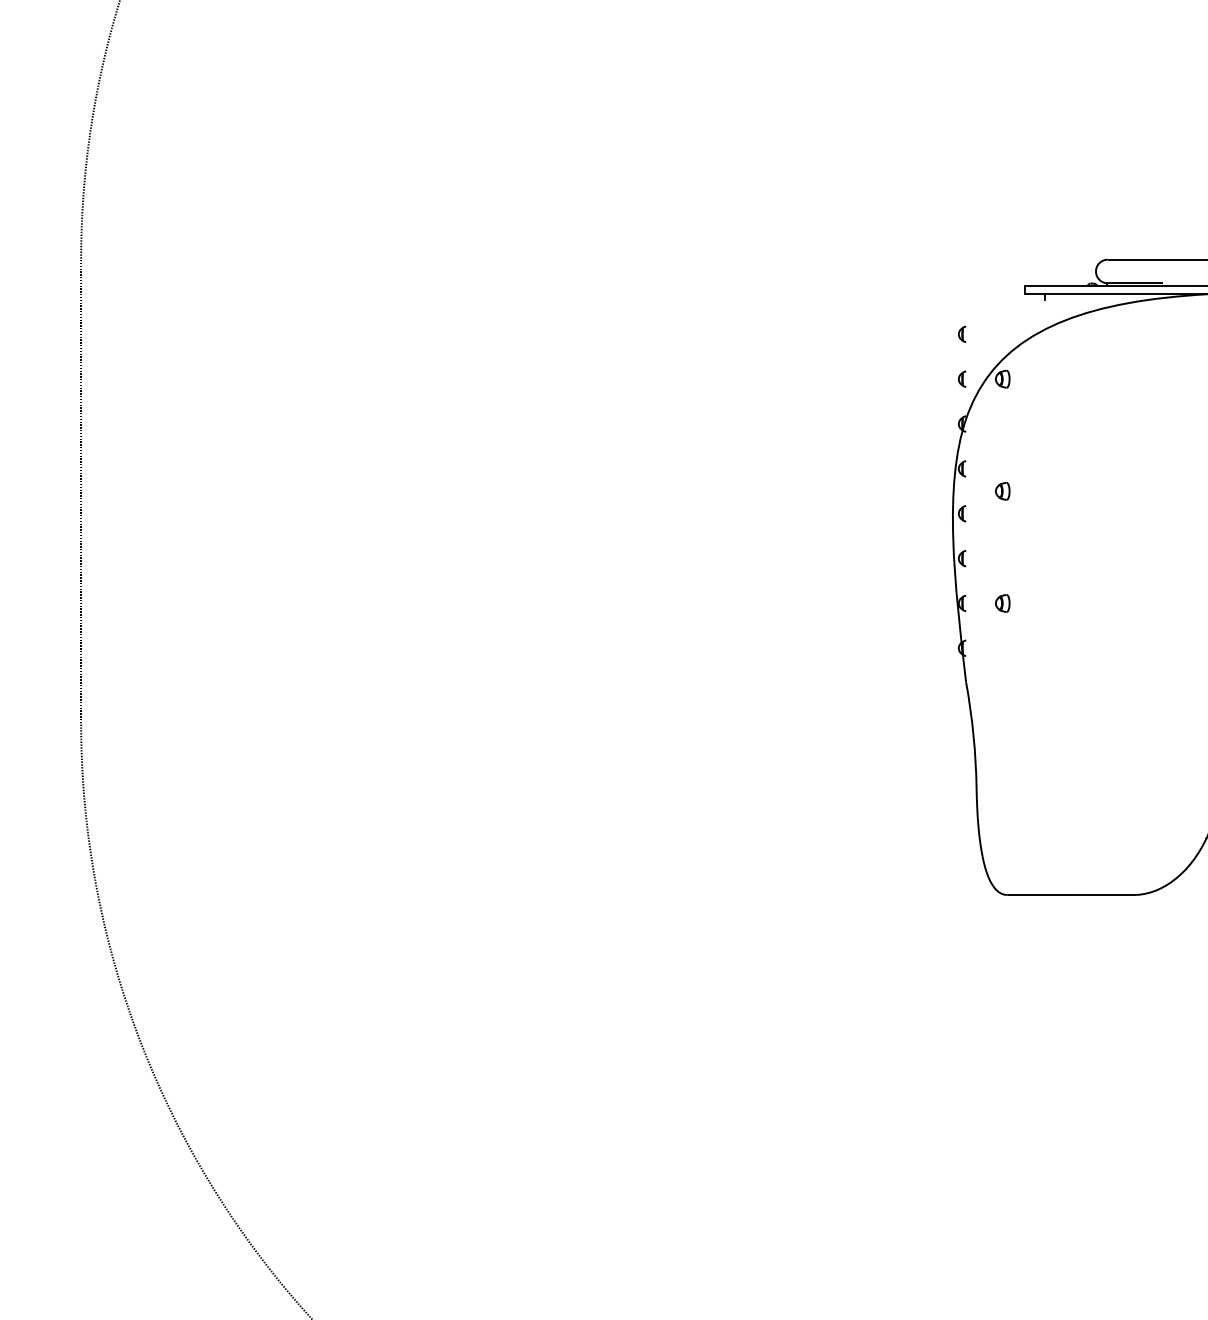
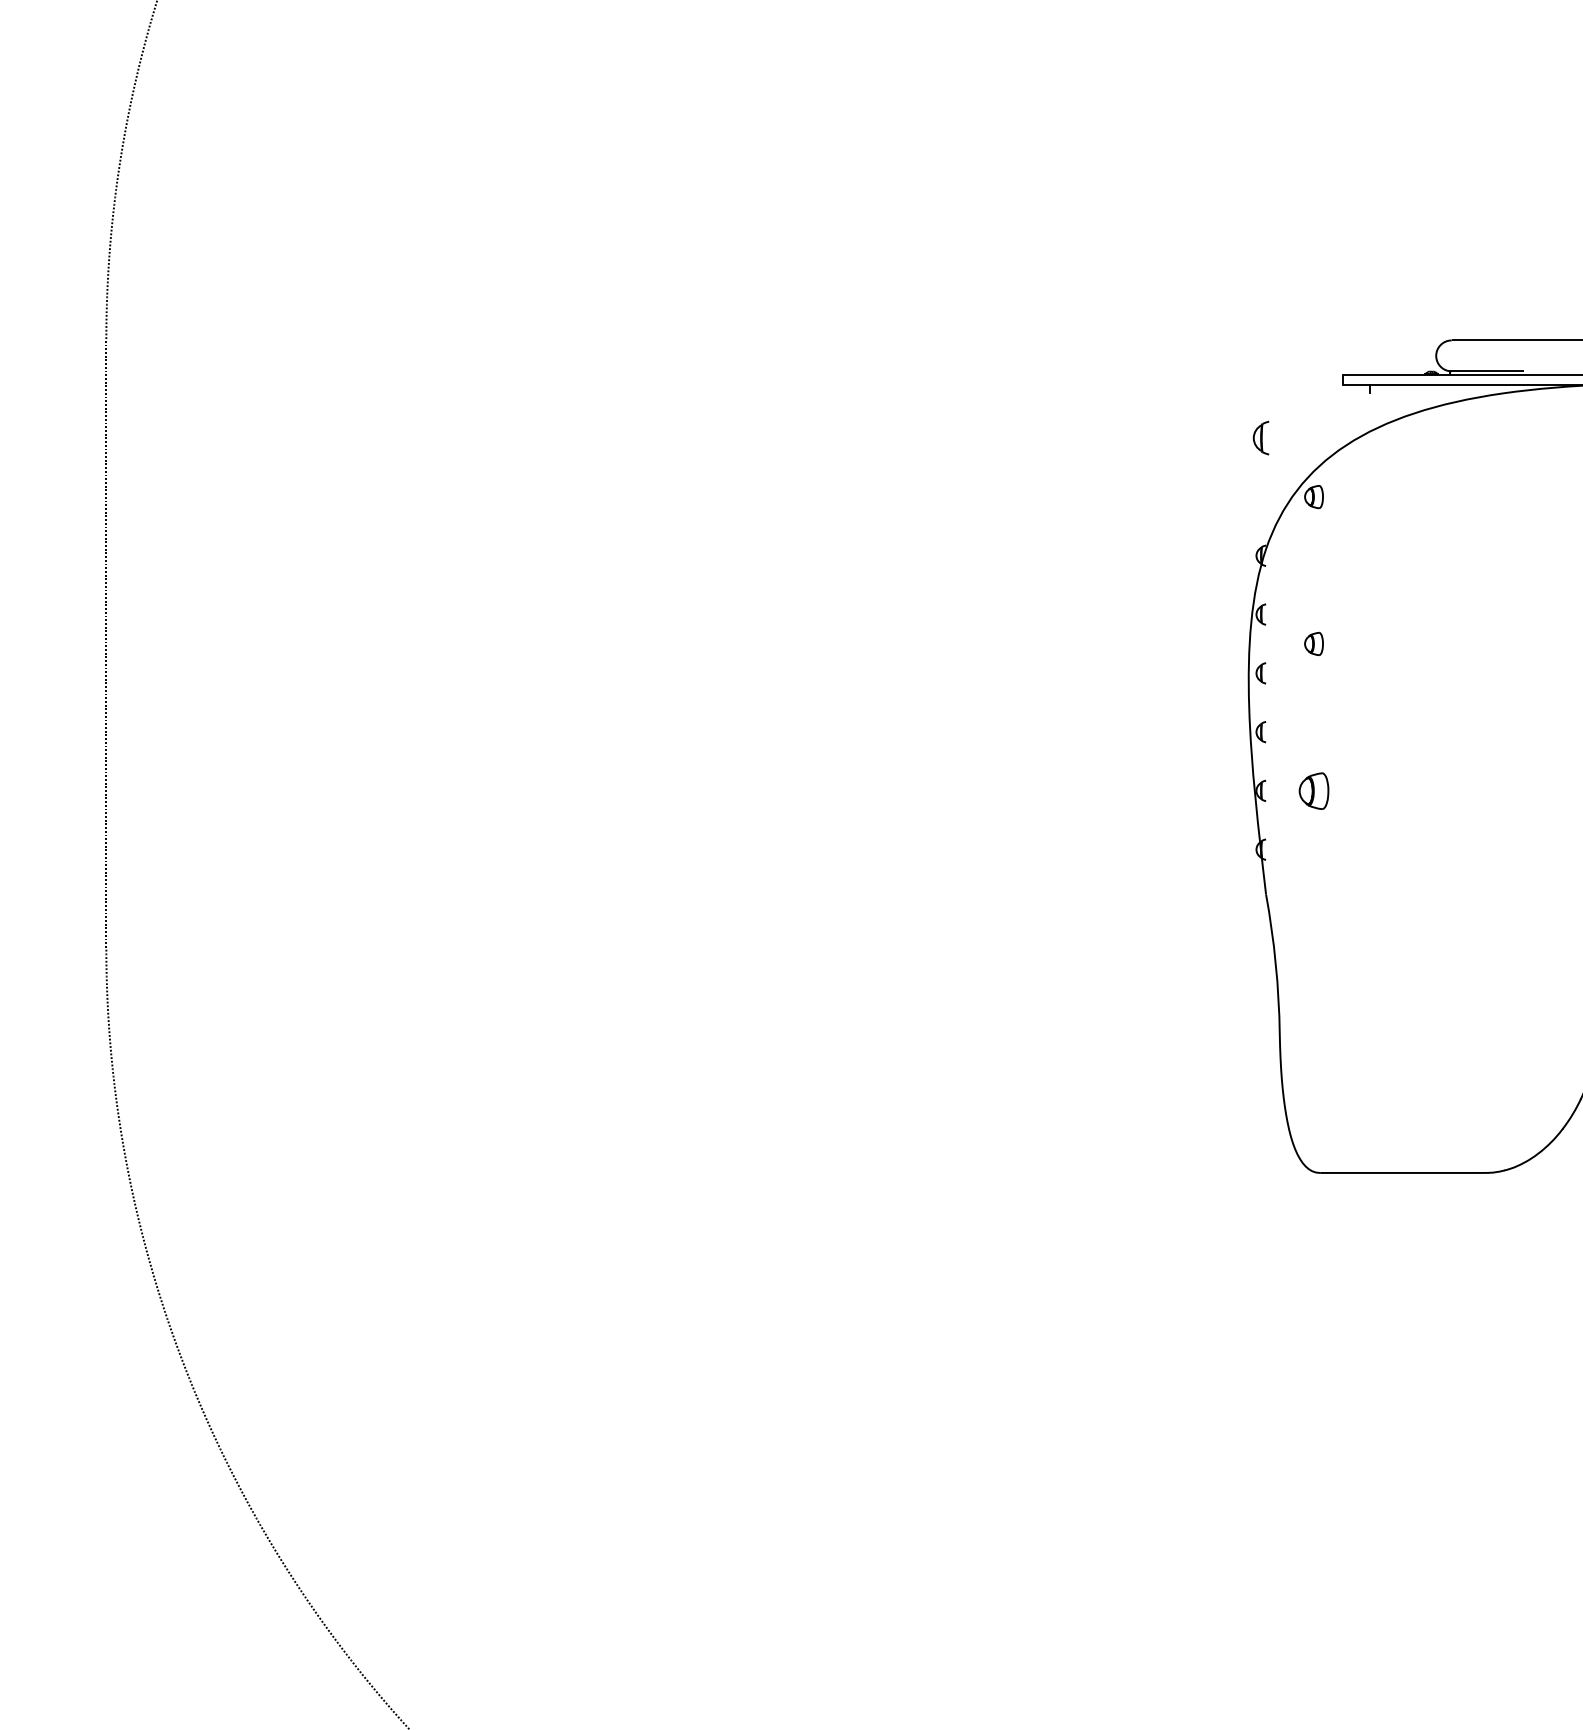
part: (961, 334) -> (1260, 438), size x1.6
part: (961, 379) -> (1260, 497), removed
part: (1002, 603) -> (1313, 790), size x1.6

